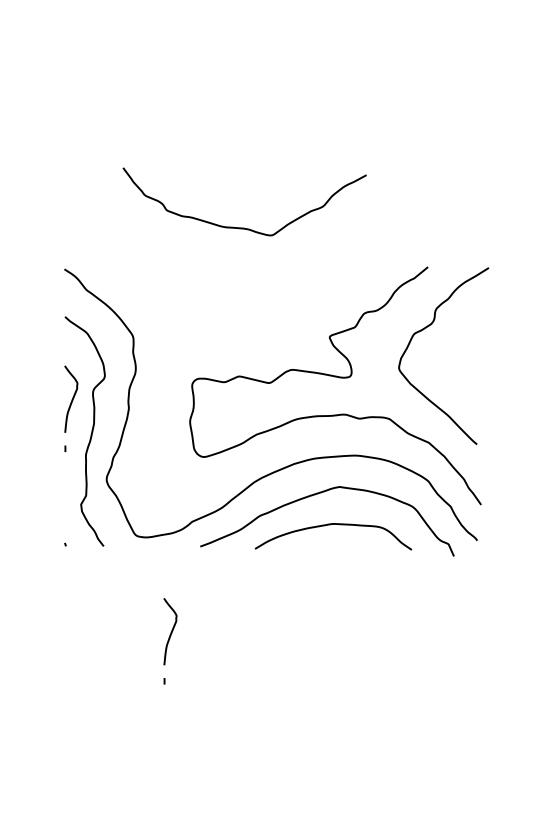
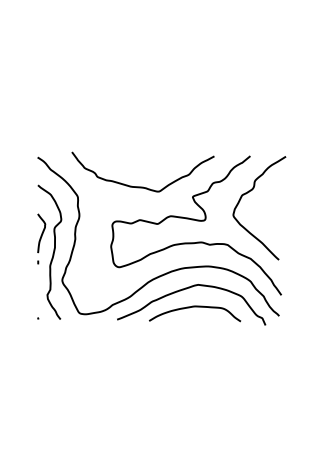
curve: (243, 226) -> (142, 186), moved
part: (170, 640) -> (99, 374), removed

